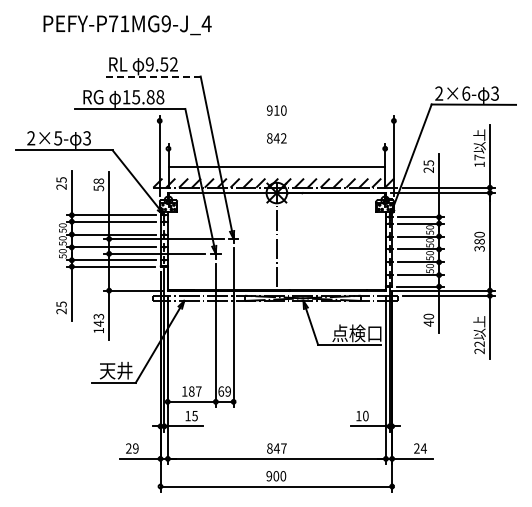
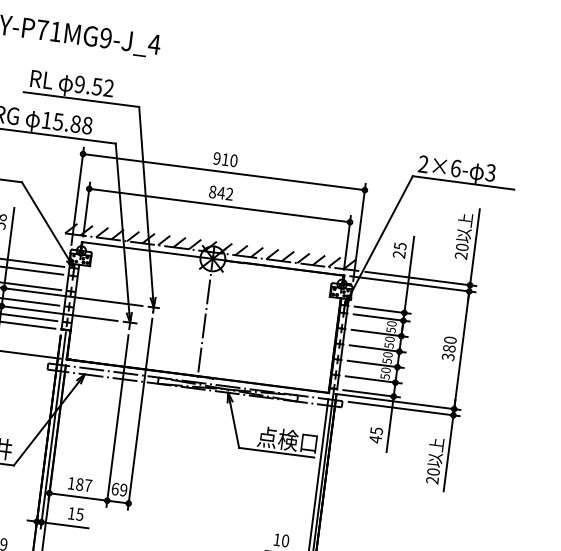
line: (152, 76) -> (81, 99), dashed -> solid
line: (276, 120) -> (223, 171), added
text: (479, 160) -> (461, 250), 17 -> 20
line: (276, 166) -> (219, 205), moved
text: (428, 316) -> (376, 430), 40 -> 45
text: (479, 344) -> (433, 472), 22 -> 20

